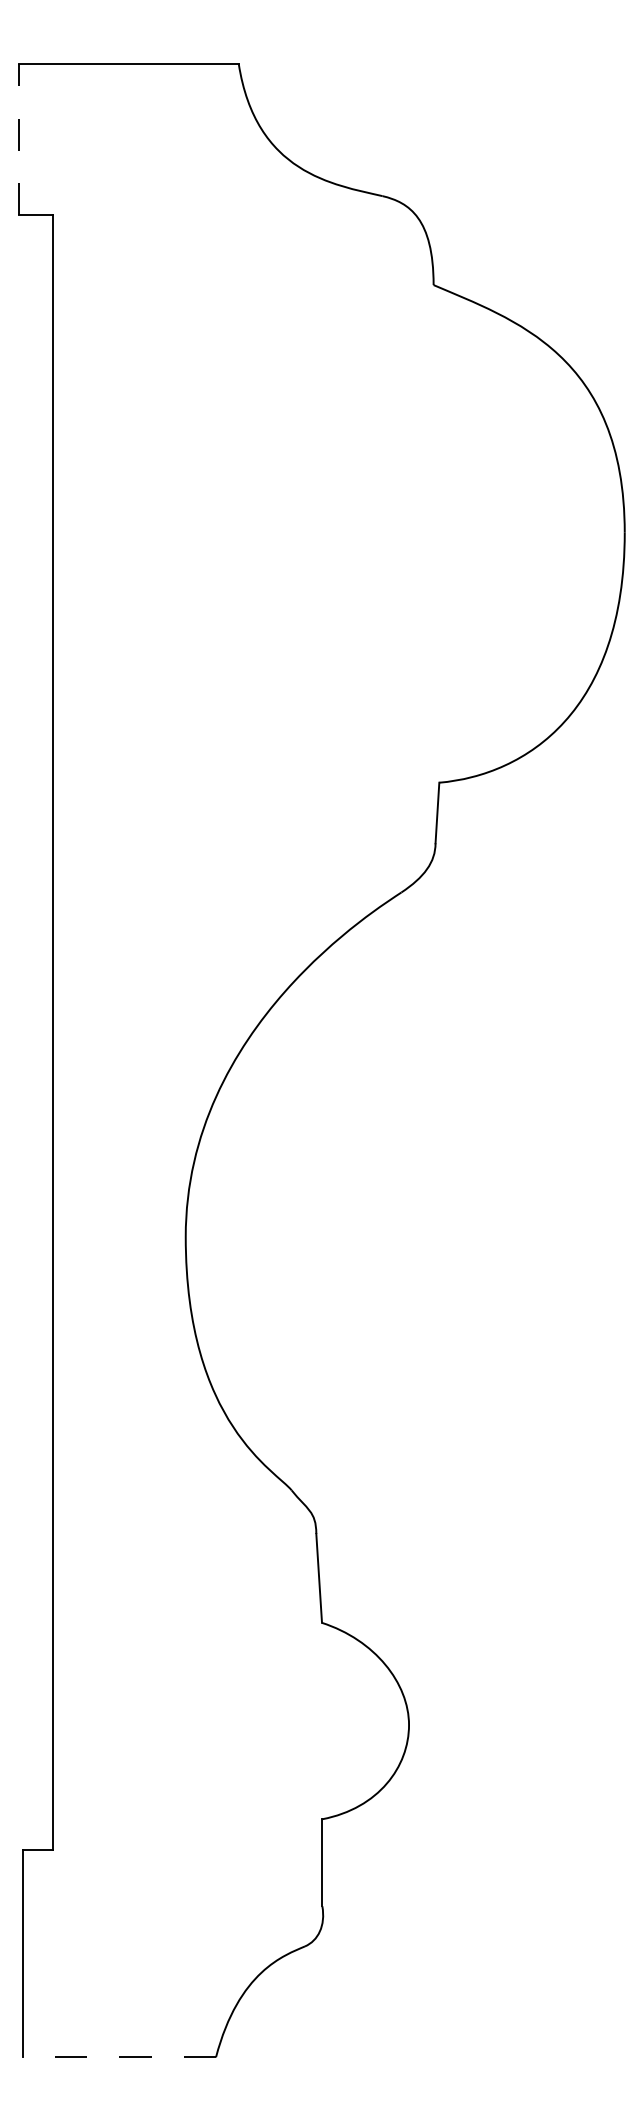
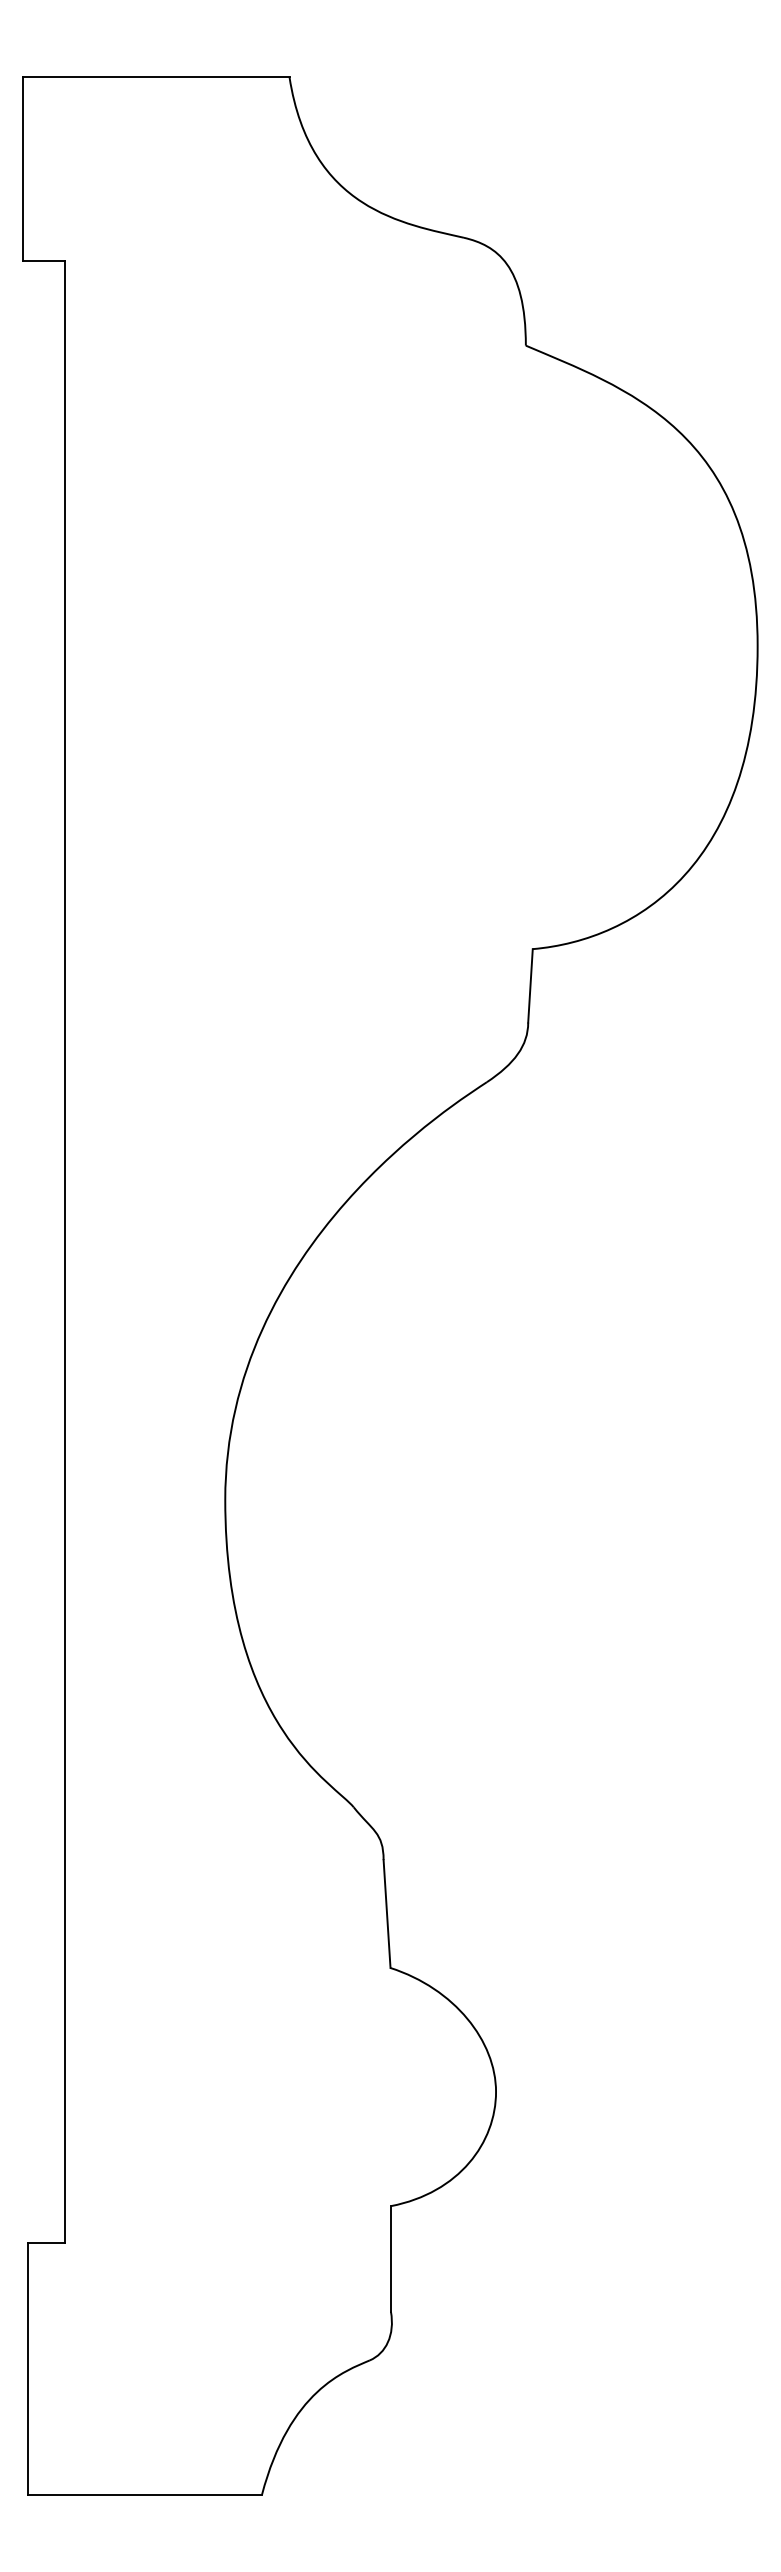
line: (19, 139) -> (23, 168), dashed -> solid
line: (119, 2057) -> (144, 2494), dashed -> solid

